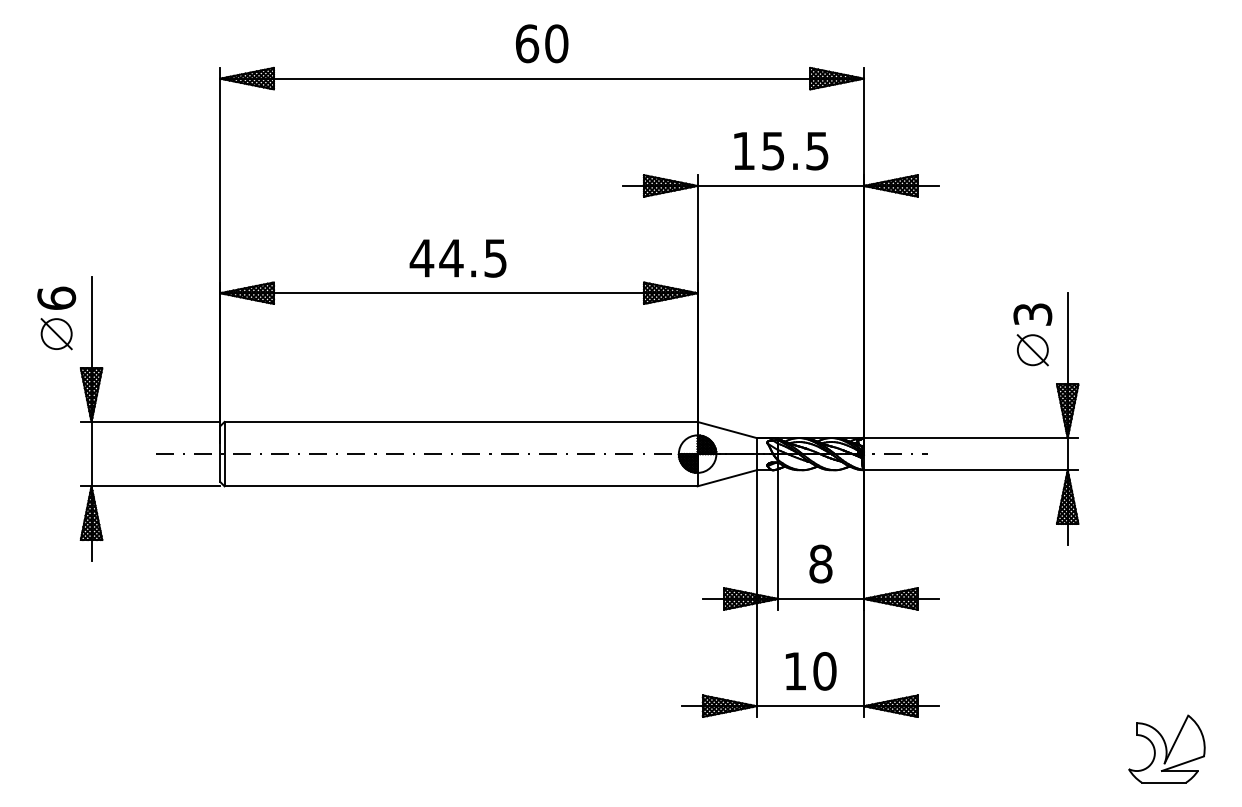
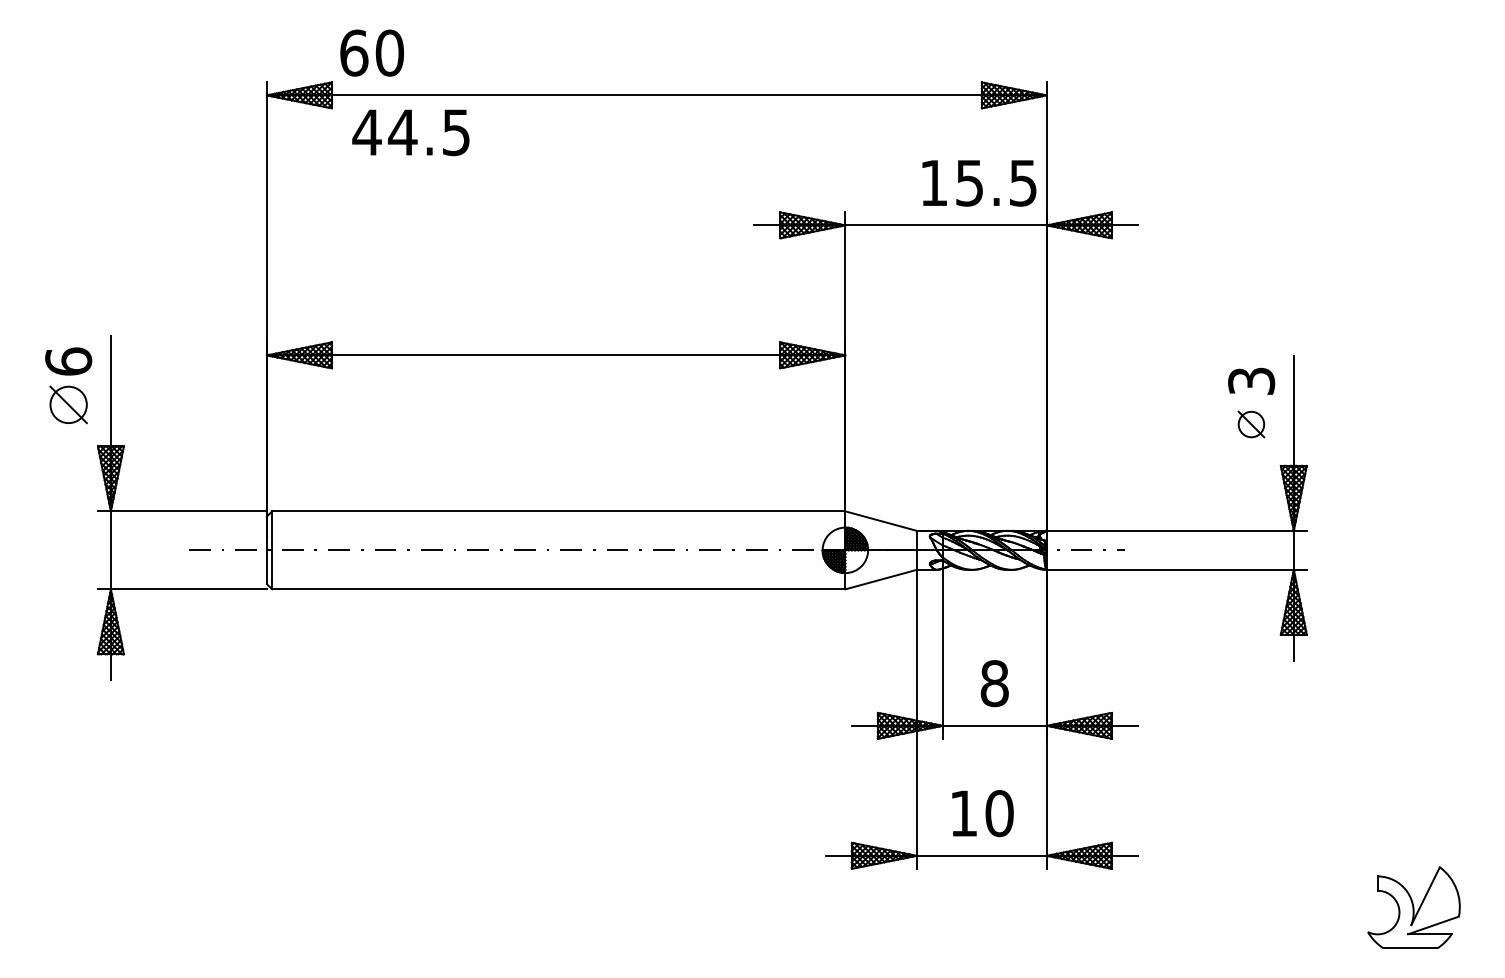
text: (542, 43) -> (372, 52), moved
text: (781, 151) -> (979, 183), moved
text: (457, 258) -> (410, 132), moved
part: (1032, 350) -> (1251, 424), size x0.7

